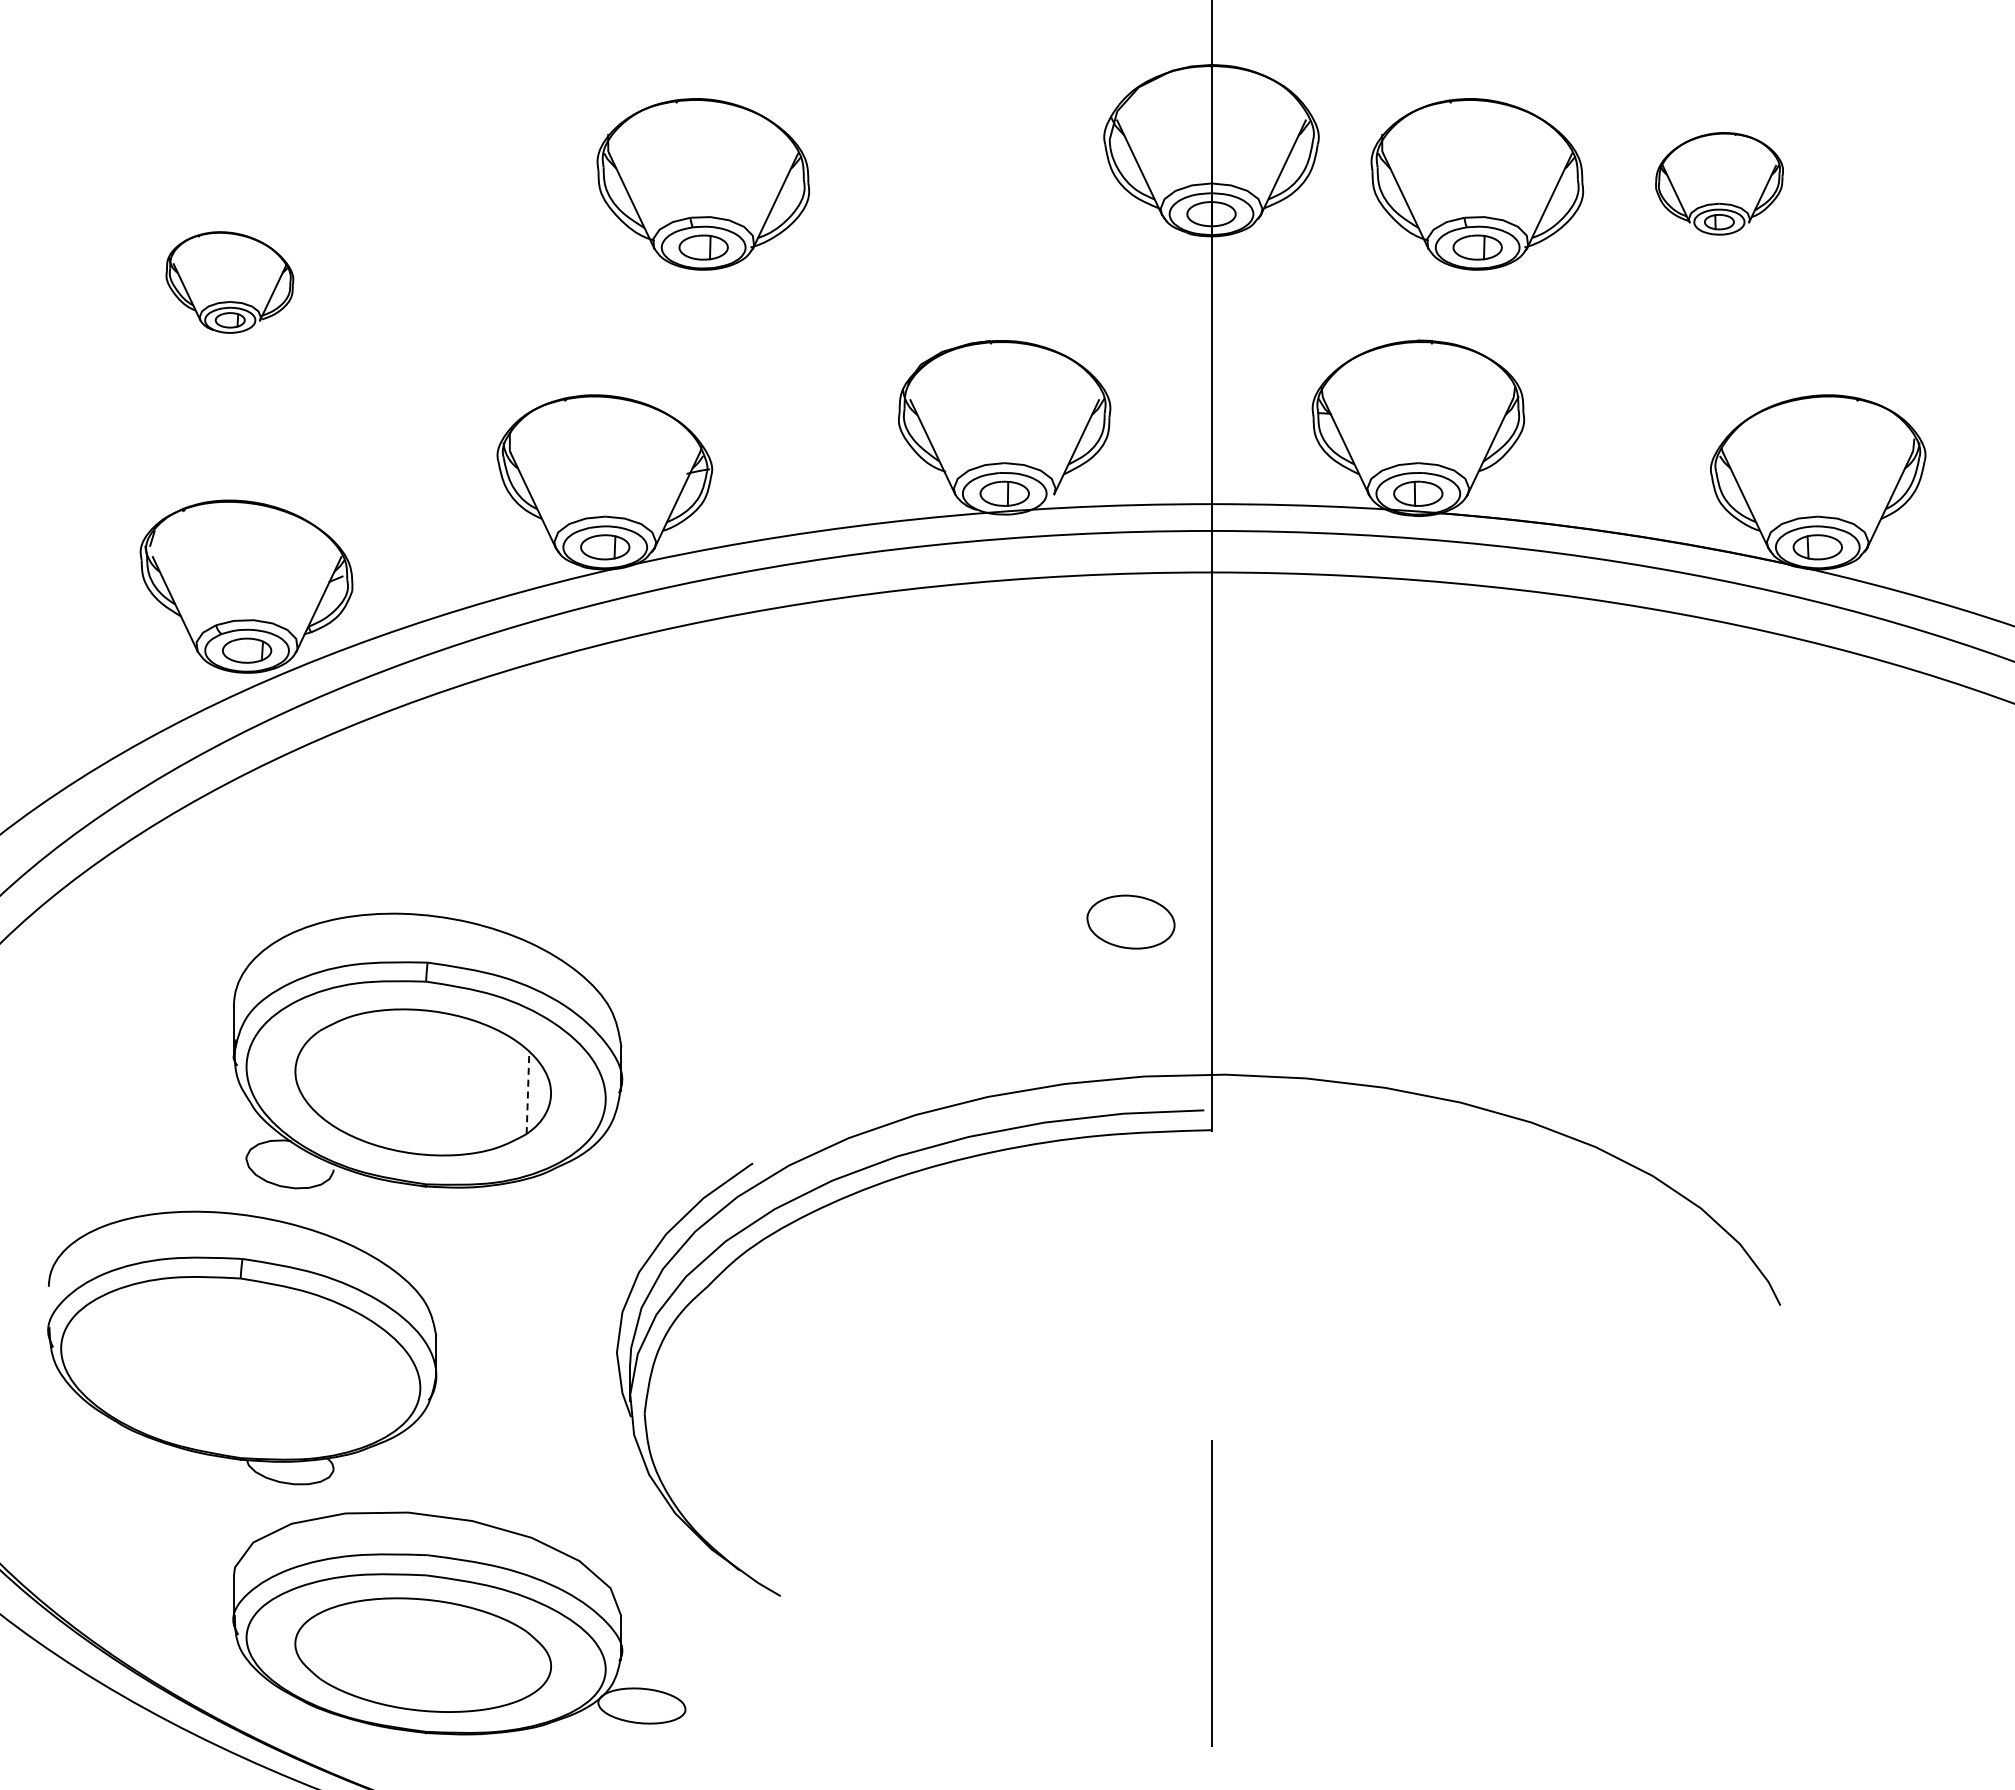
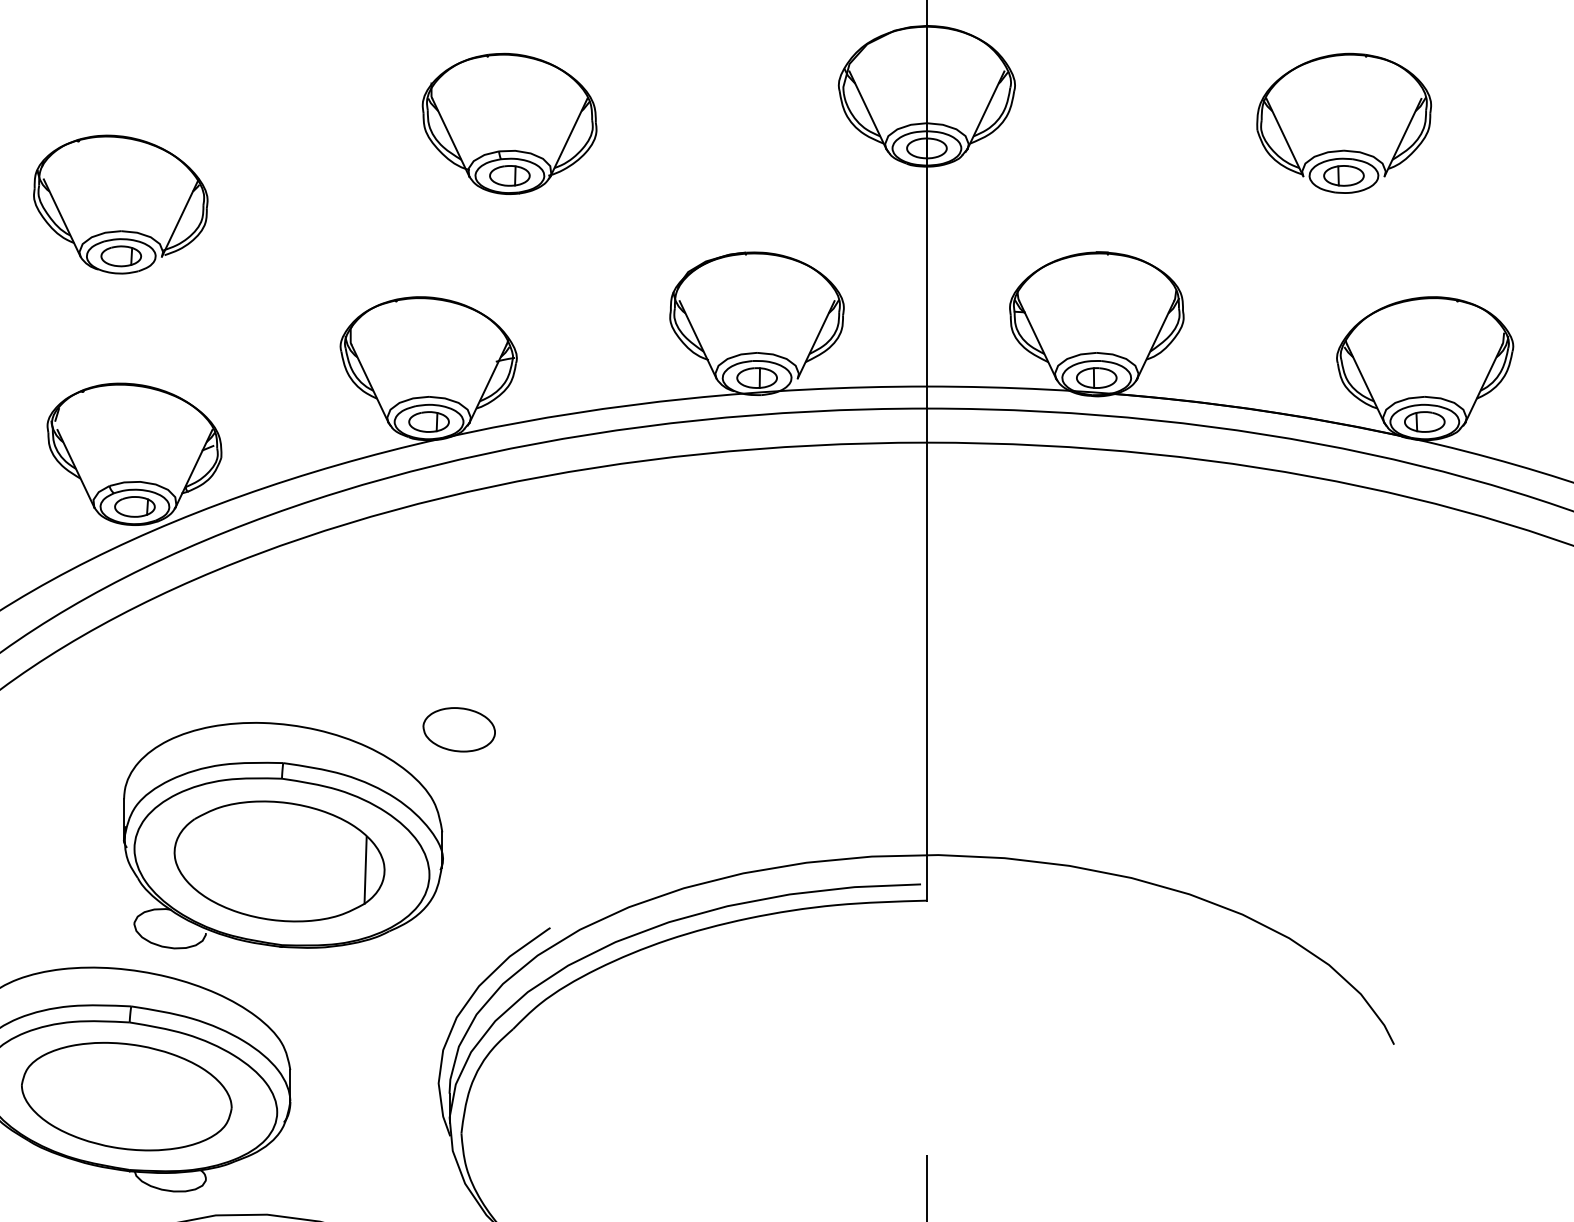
part: (1719, 183) -> (1344, 123), size x1.67
part: (1477, 184) -> (1145, 124), removed
part: (229, 282) -> (120, 204), size x1.67
part: (1130, 921) -> (458, 729), moved
line: (527, 1093) -> (365, 870), dashed -> solid
part: (236, 1368) -> (126, 1096), added

